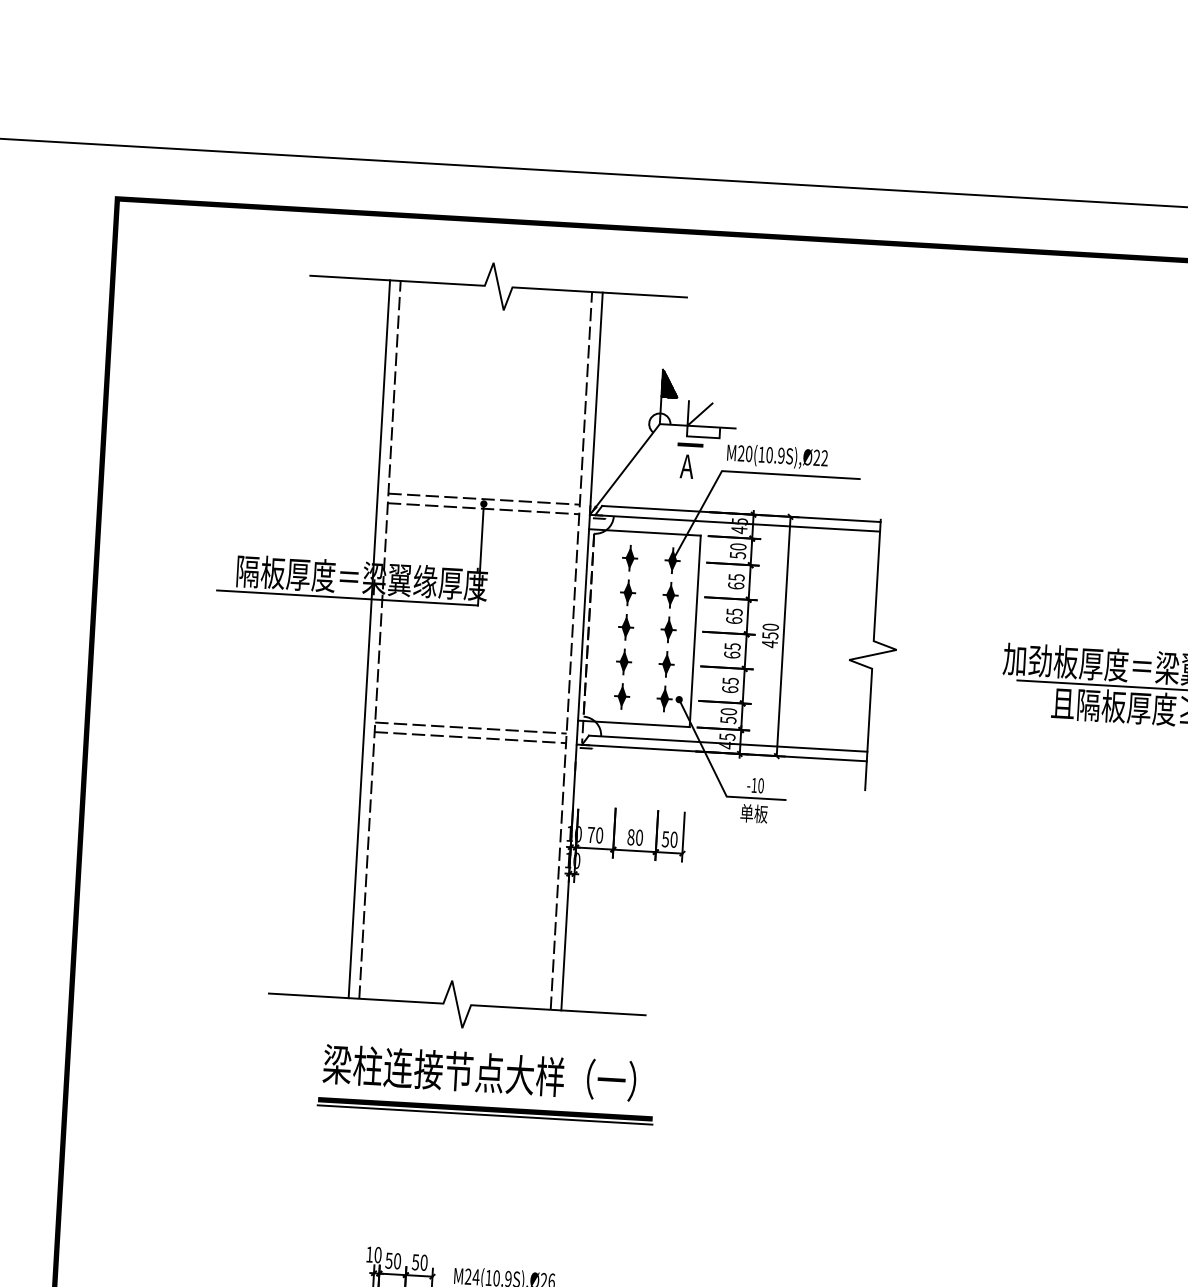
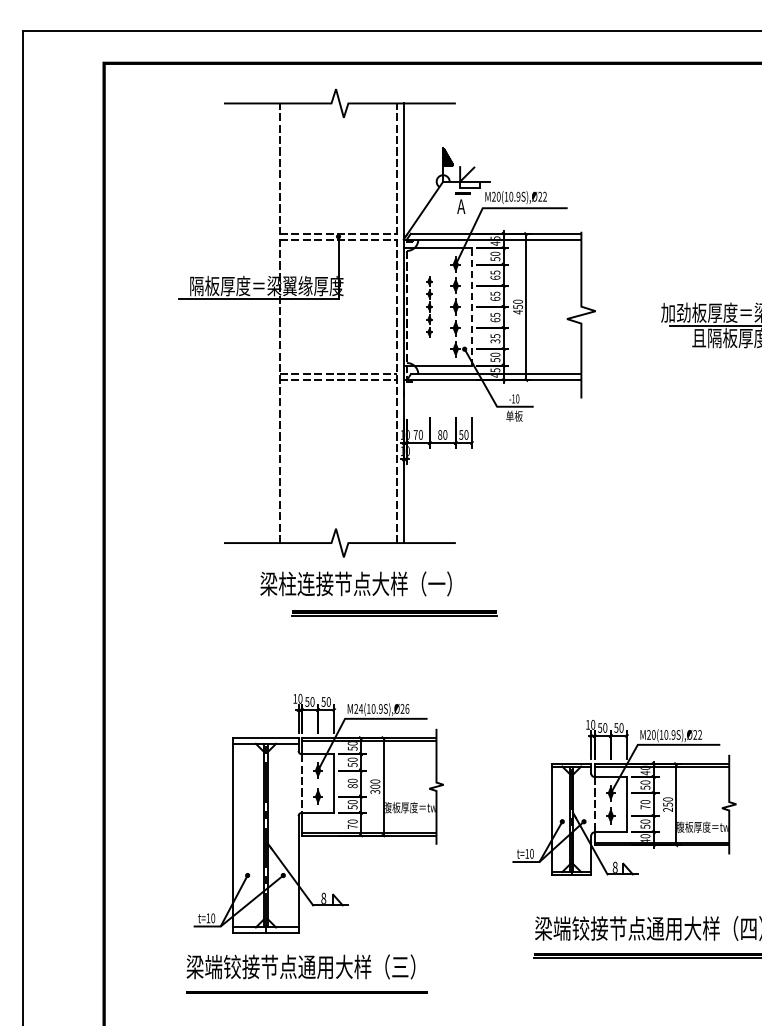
part: (625, 626) -> (429, 306), size x0.6
line: (695, 630) -> (472, 306), solid -> dashed
line: (369, 639) -> (273, 323), removed
text: (730, 689) -> (495, 341), 65 -> 35
part: (484, 1111) -> (394, 613), moved

